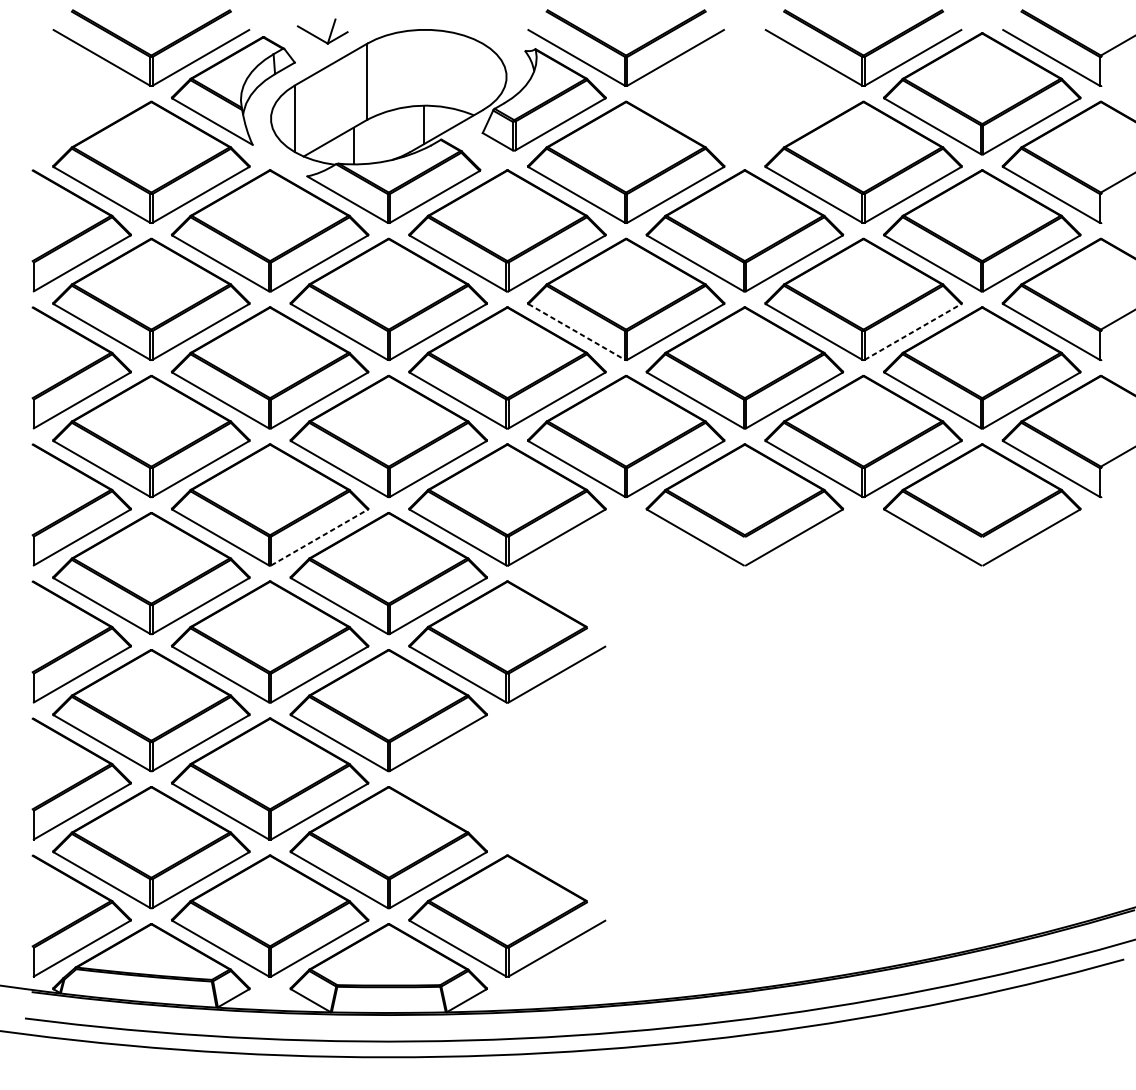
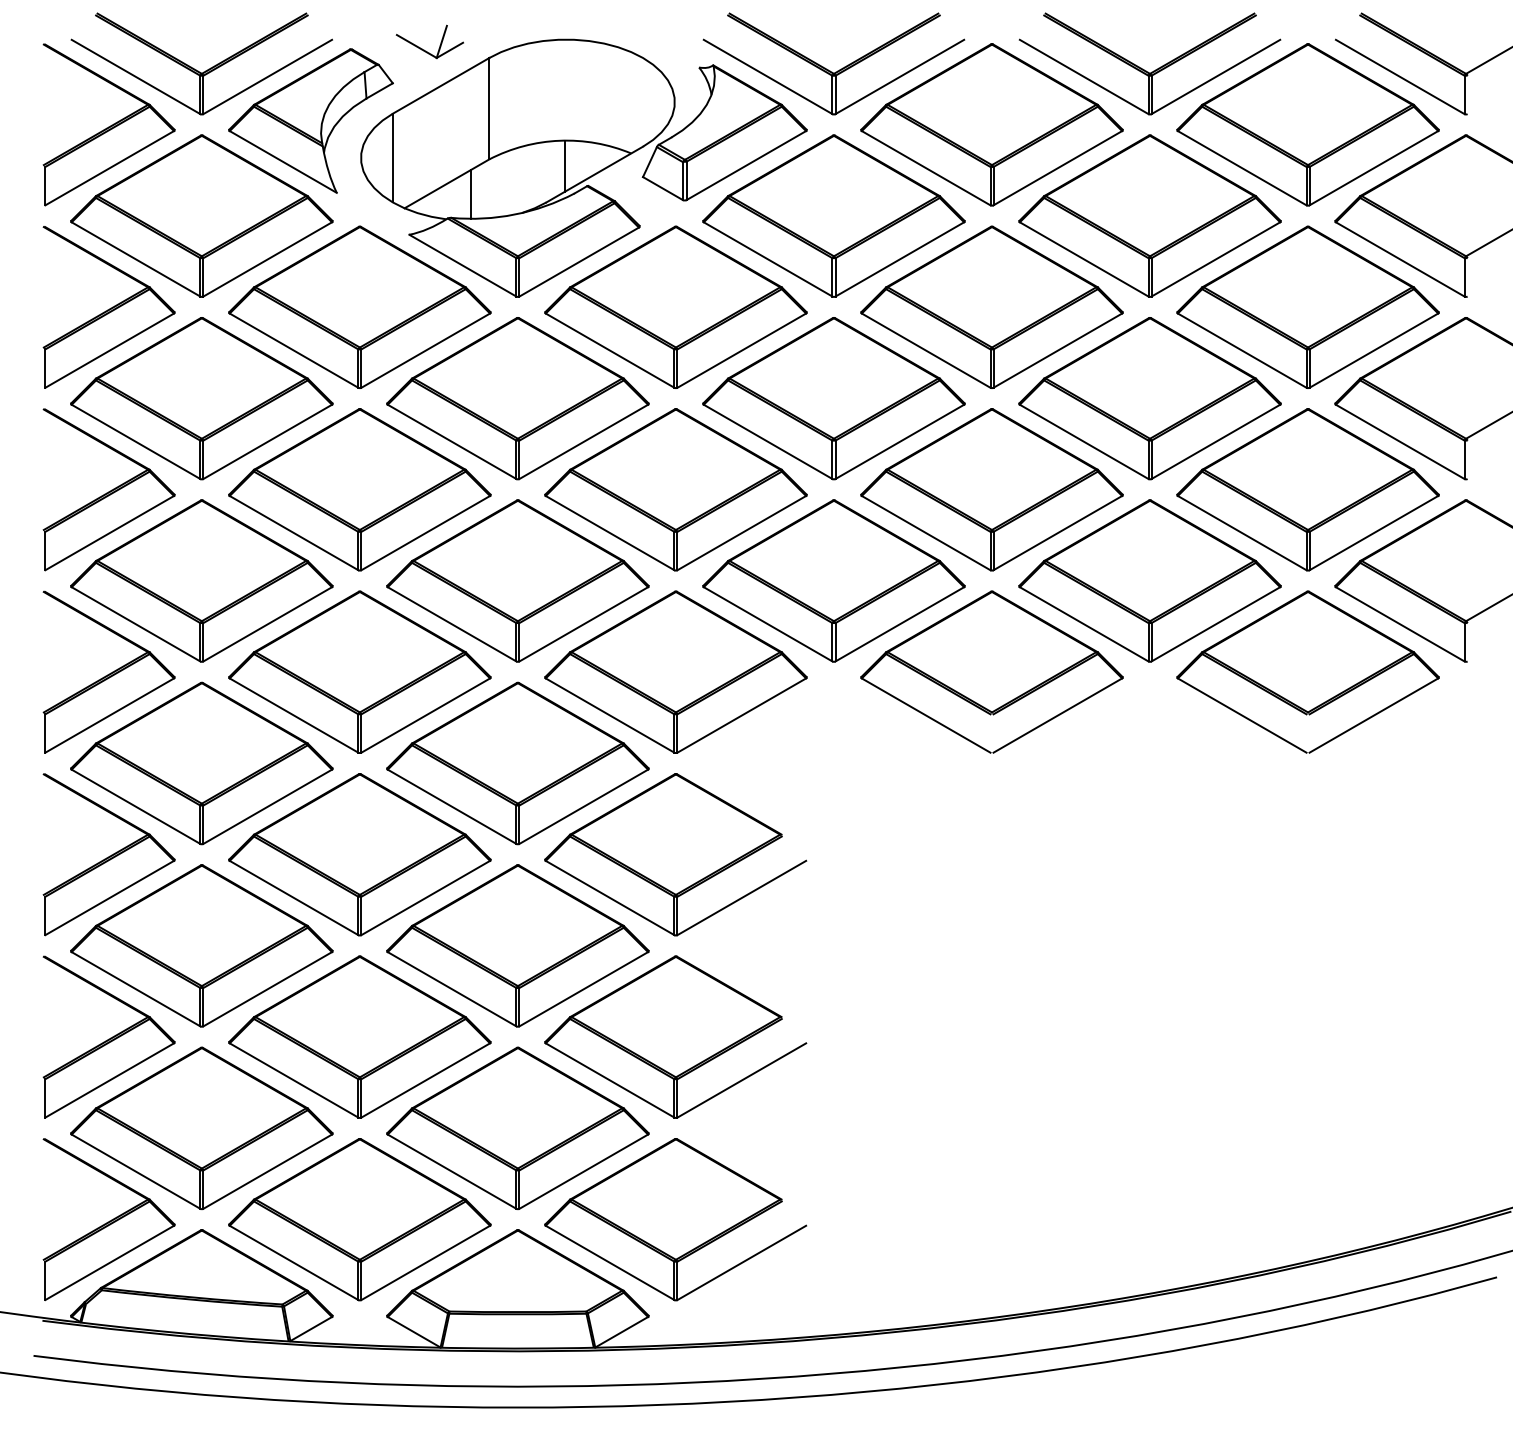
part: (81, 93) -> (108, 124), added
part: (744, 93) -> (991, 124), added
line: (913, 331) -> (1216, 441), dashed -> solid
line: (577, 332) -> (768, 442), dashed -> solid
line: (320, 537) -> (426, 715), dashed -> solid
part: (507, 778) -> (675, 1036), added

